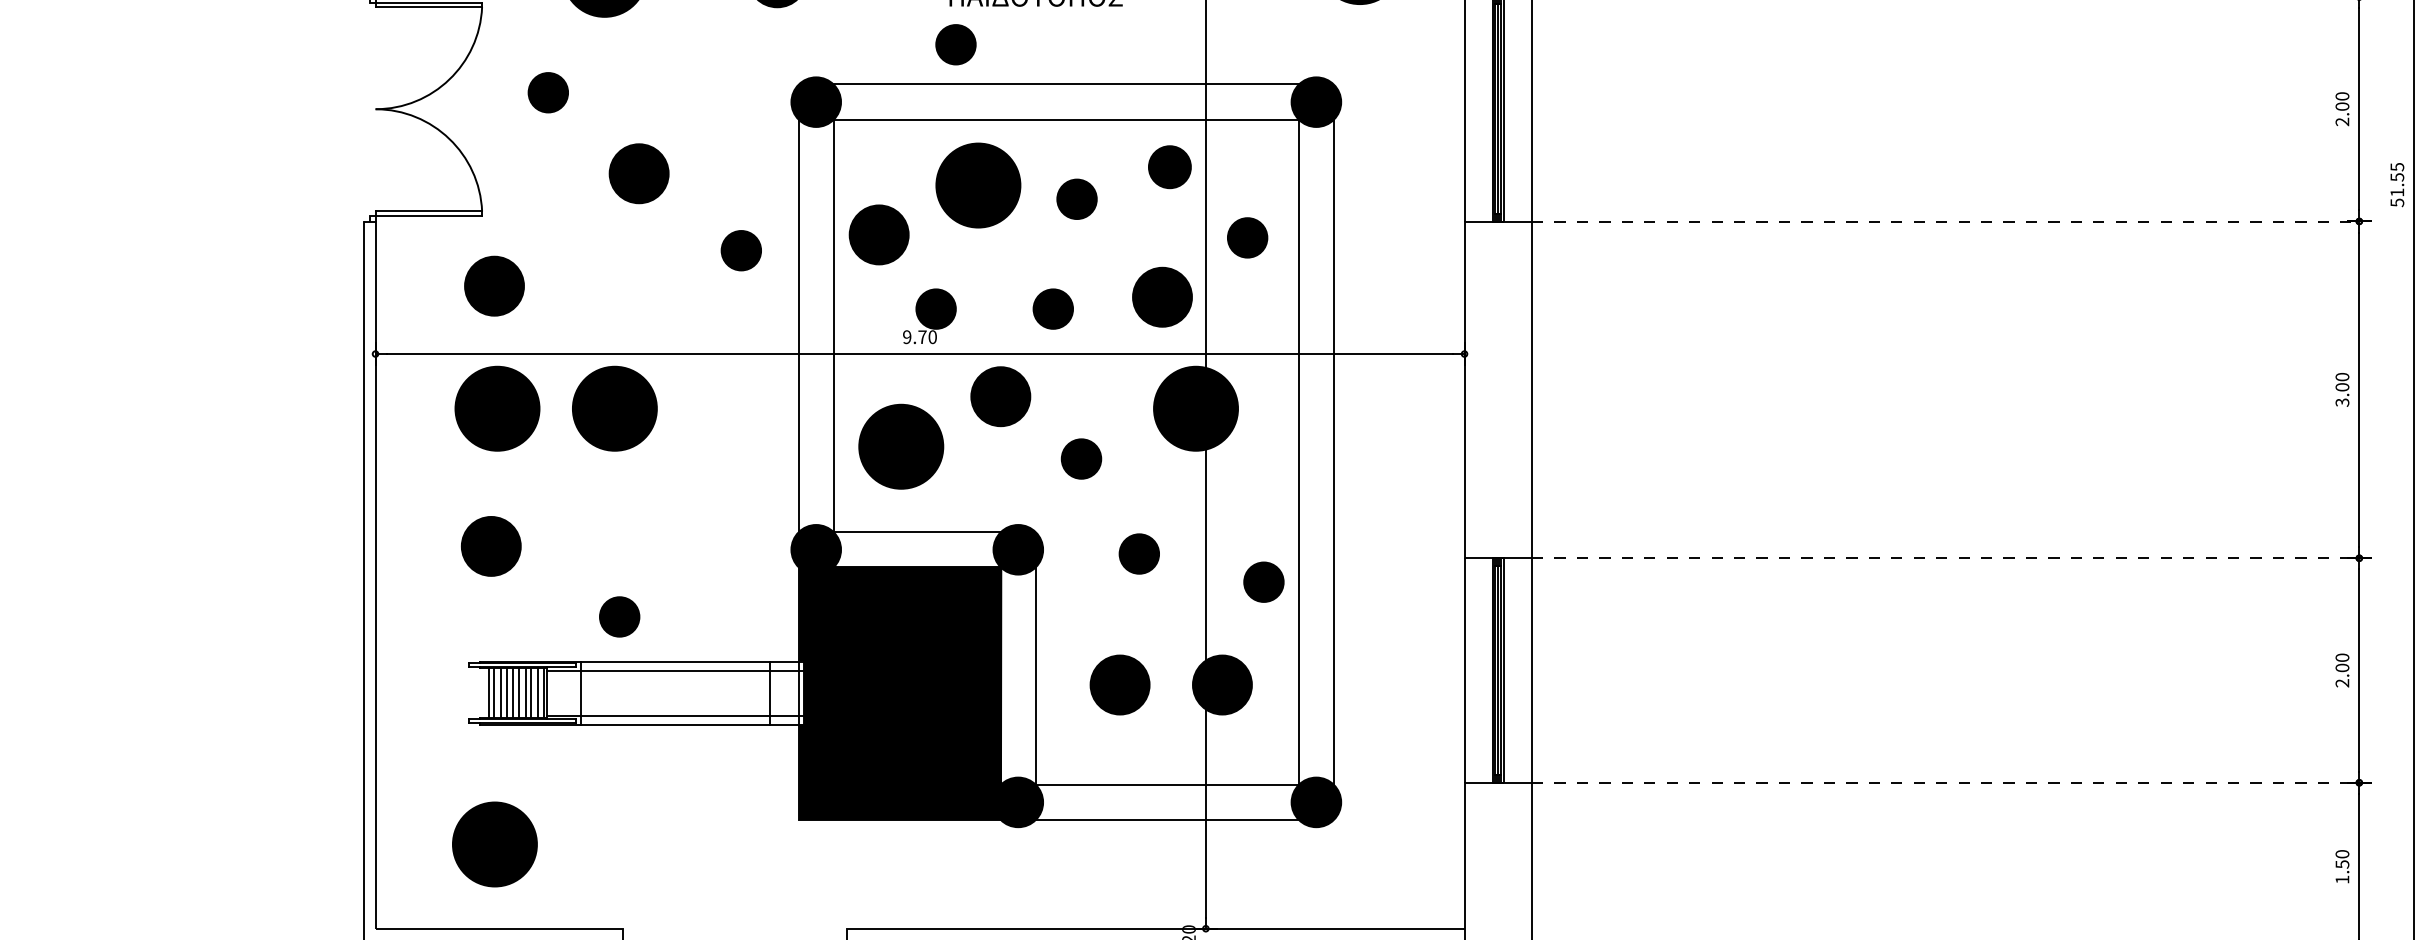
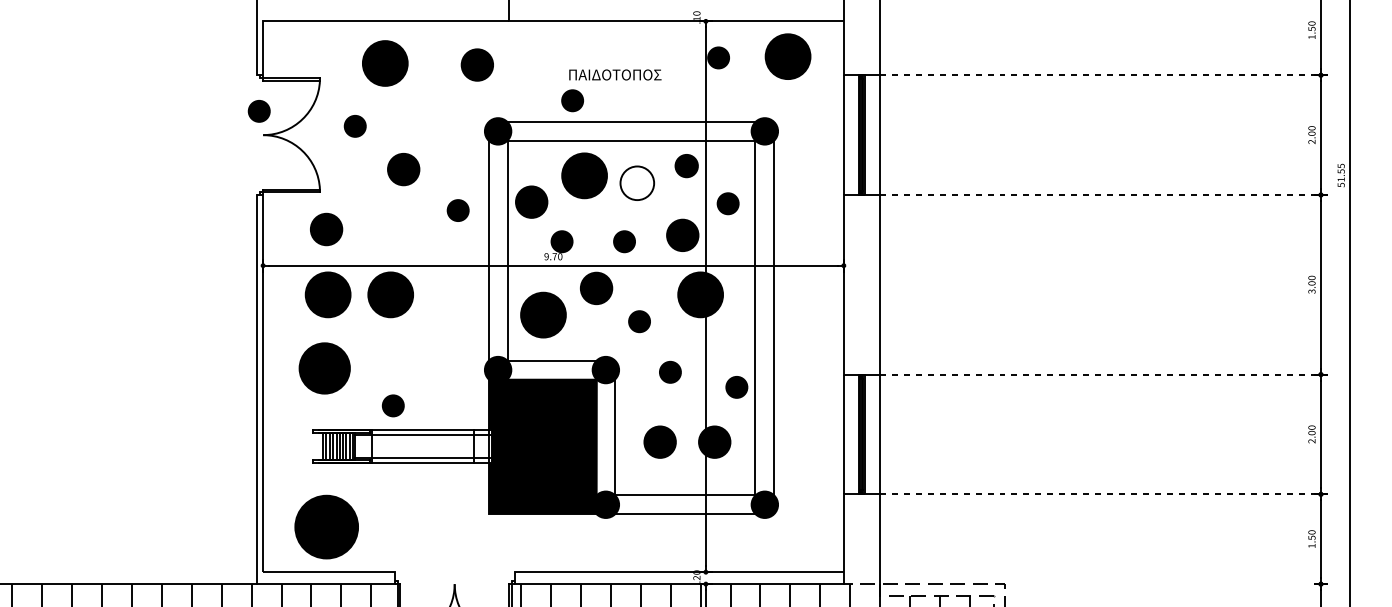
part: (366, 64) -> (258, 111), added
part: (1075, 198) -> (636, 182), size x1.6
part: (490, 544) -> (324, 367), size x1.6
part: (494, 845) -> (326, 527), size x1.4

